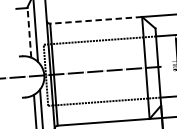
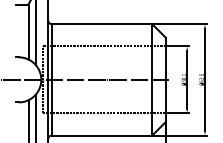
line: (95, 20) -> (101, 24), dashed -> solid
line: (29, 32) -> (28, 31), dashed -> solid

